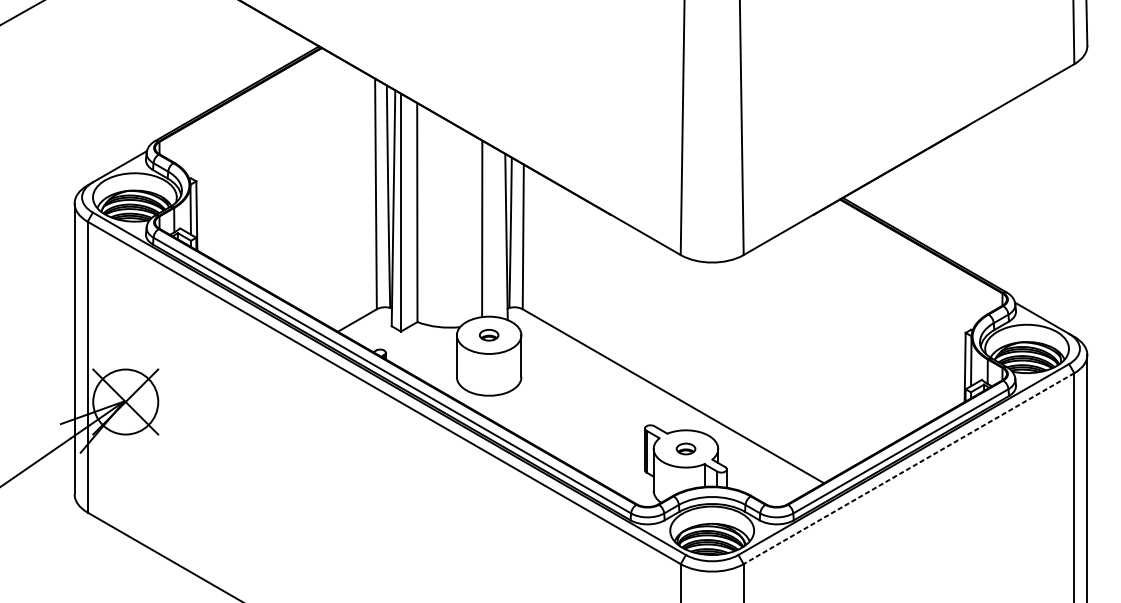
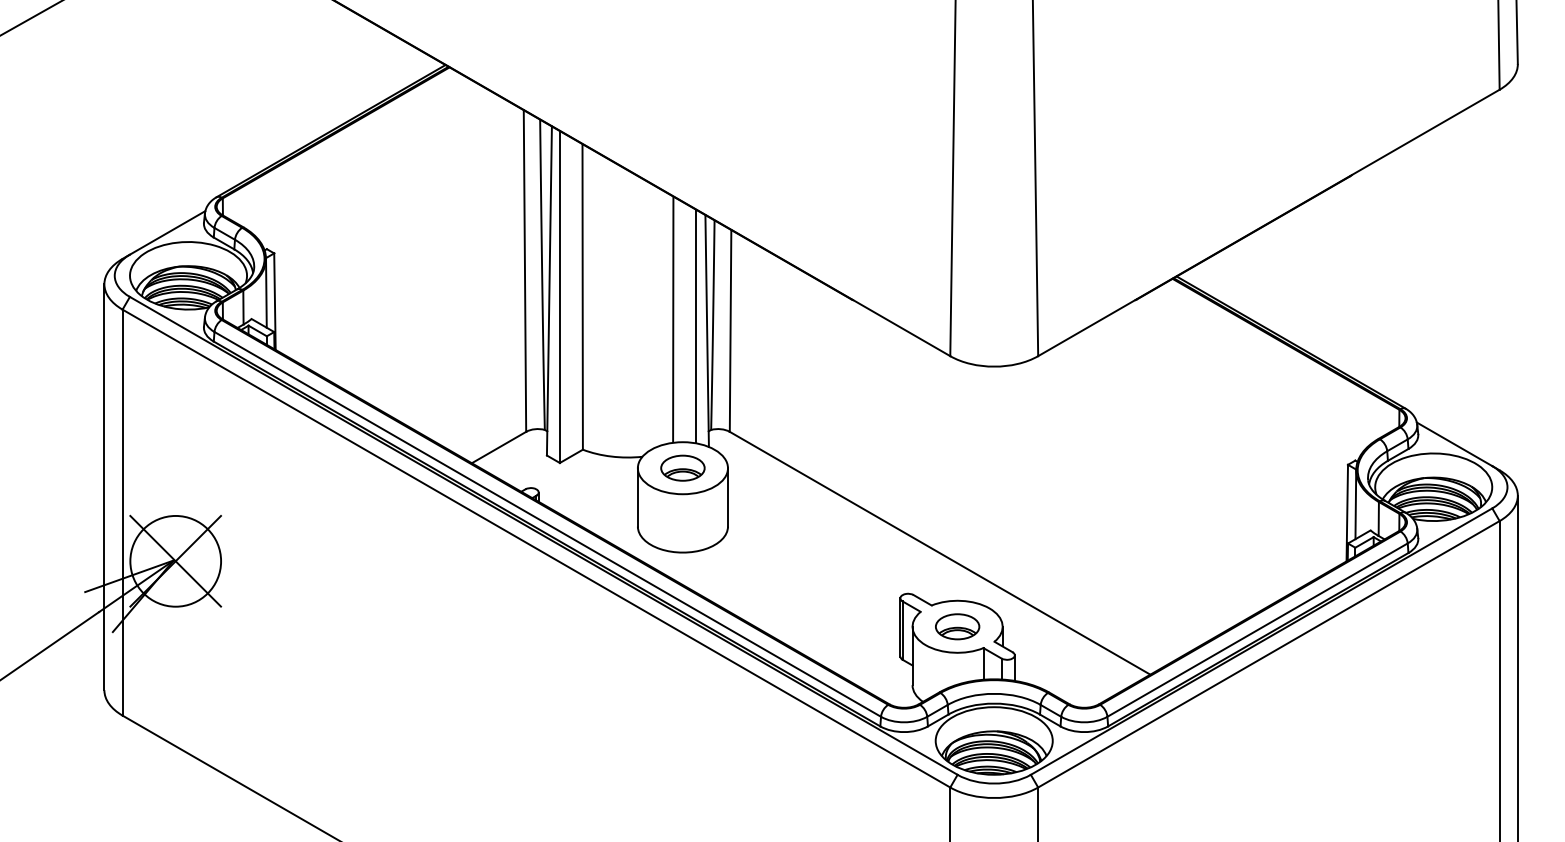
line: (498, 233) -> (696, 326), added
part: (488, 334) -> (682, 467), size x1.67
part: (685, 448) -> (957, 626), size x1.67
line: (908, 468) -> (1268, 654), dashed -> solid

